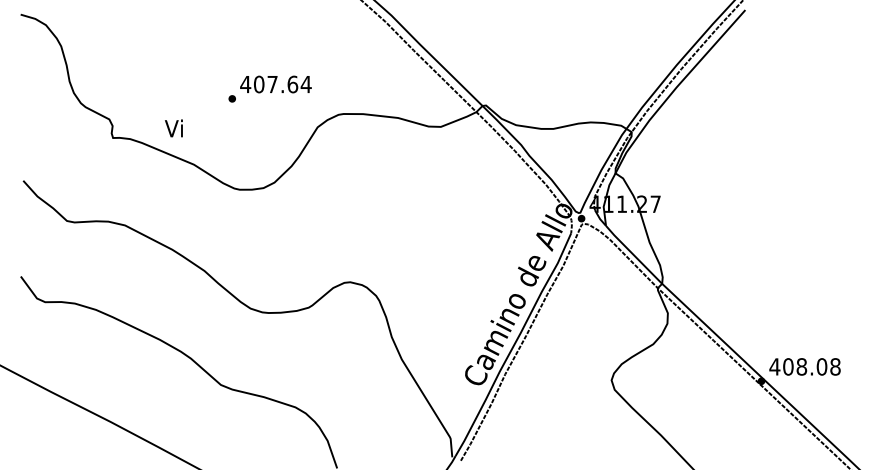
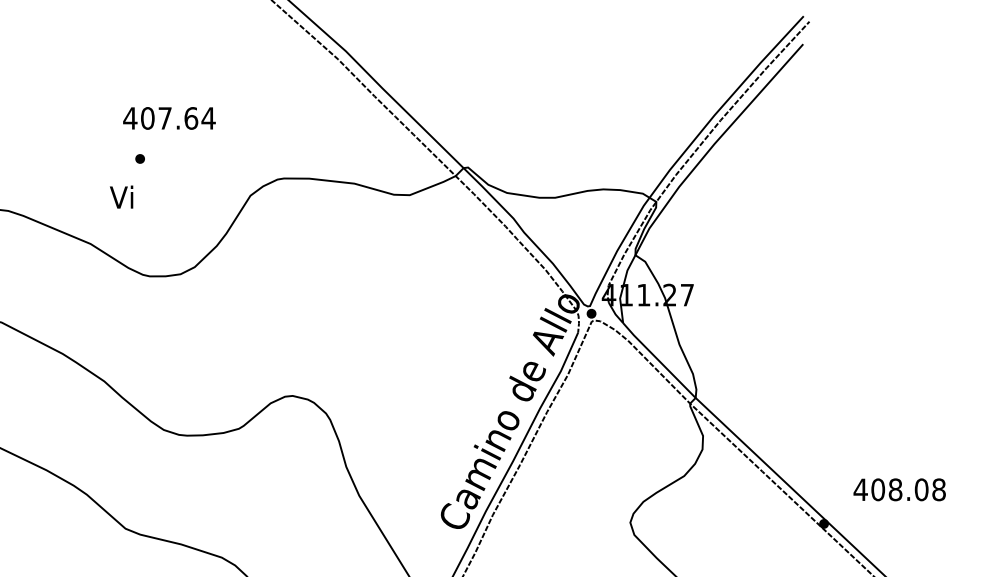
text: (275, 84) -> (168, 118), moved
text: (173, 128) -> (121, 197), moved
text: (804, 366) -> (899, 489), moved

